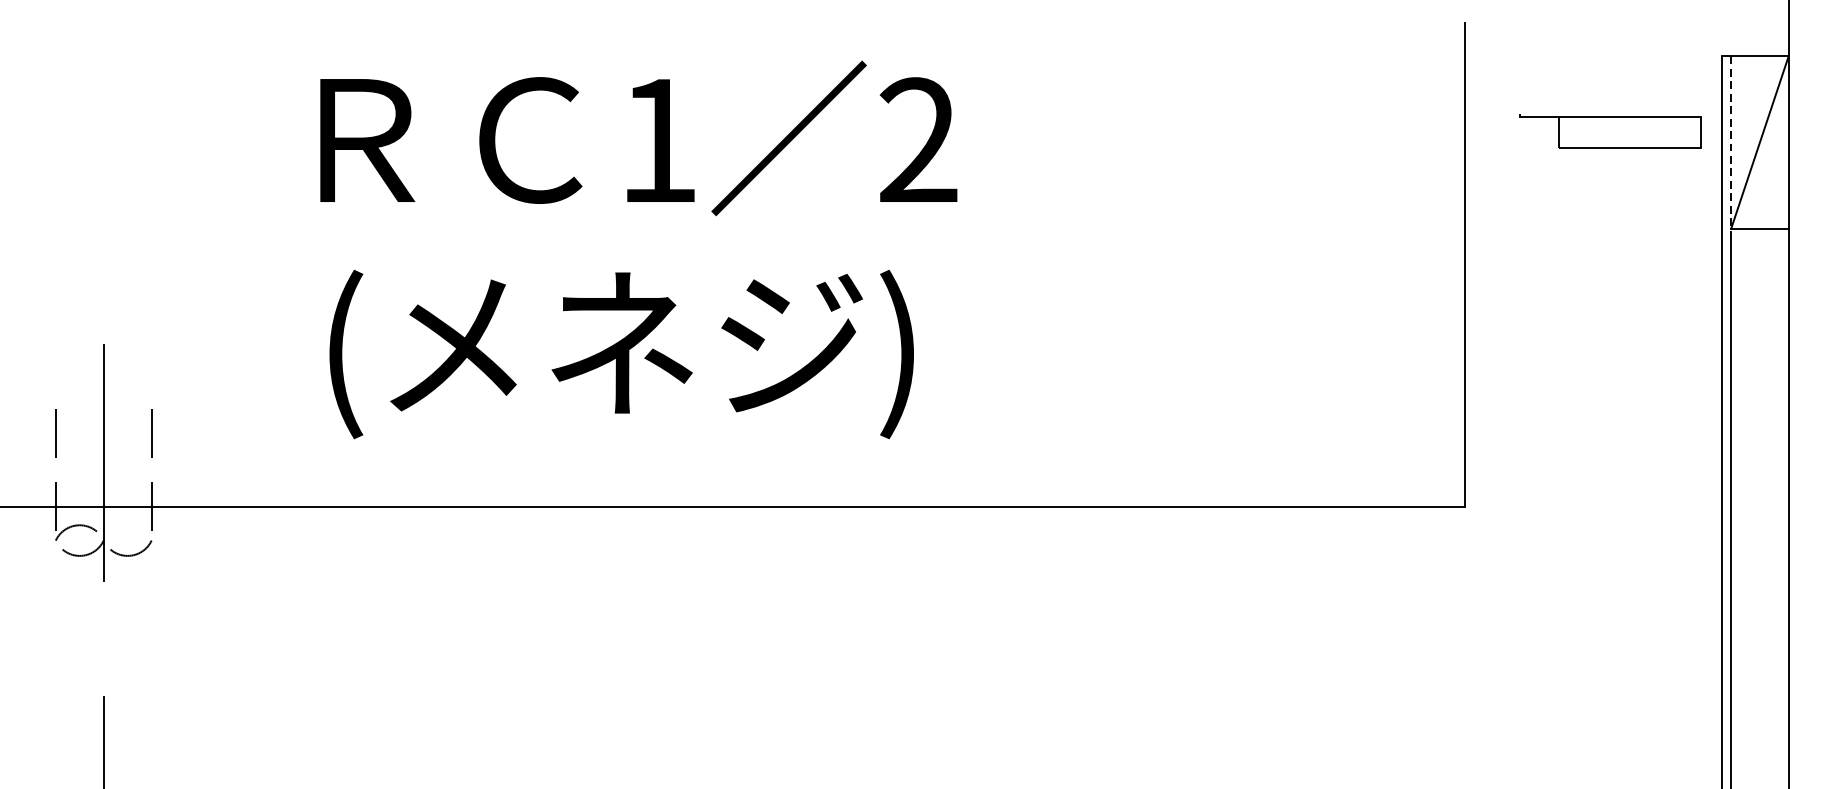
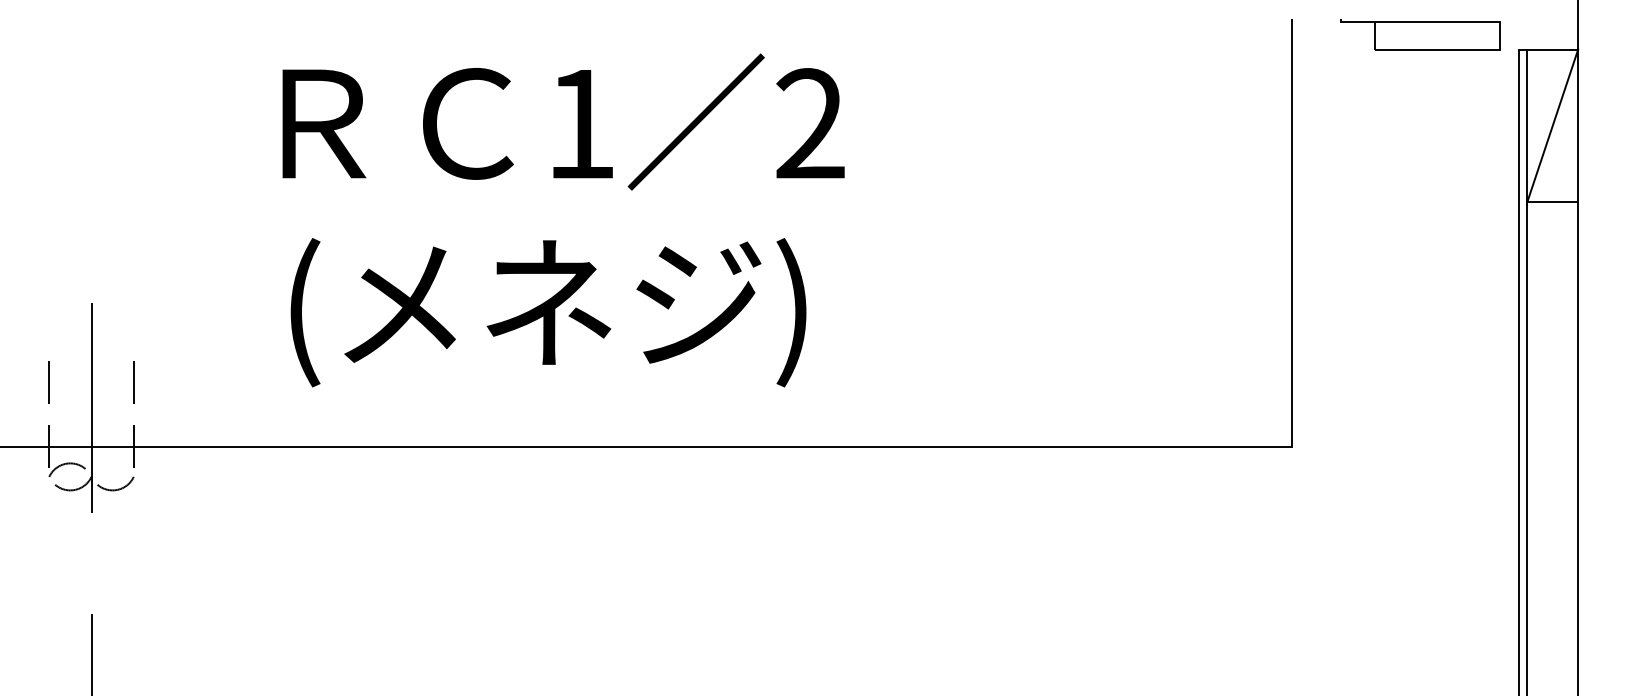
part: (1609, 130) -> (1420, 34), moved
line: (1731, 144) -> (1527, 127), dashed -> solid

